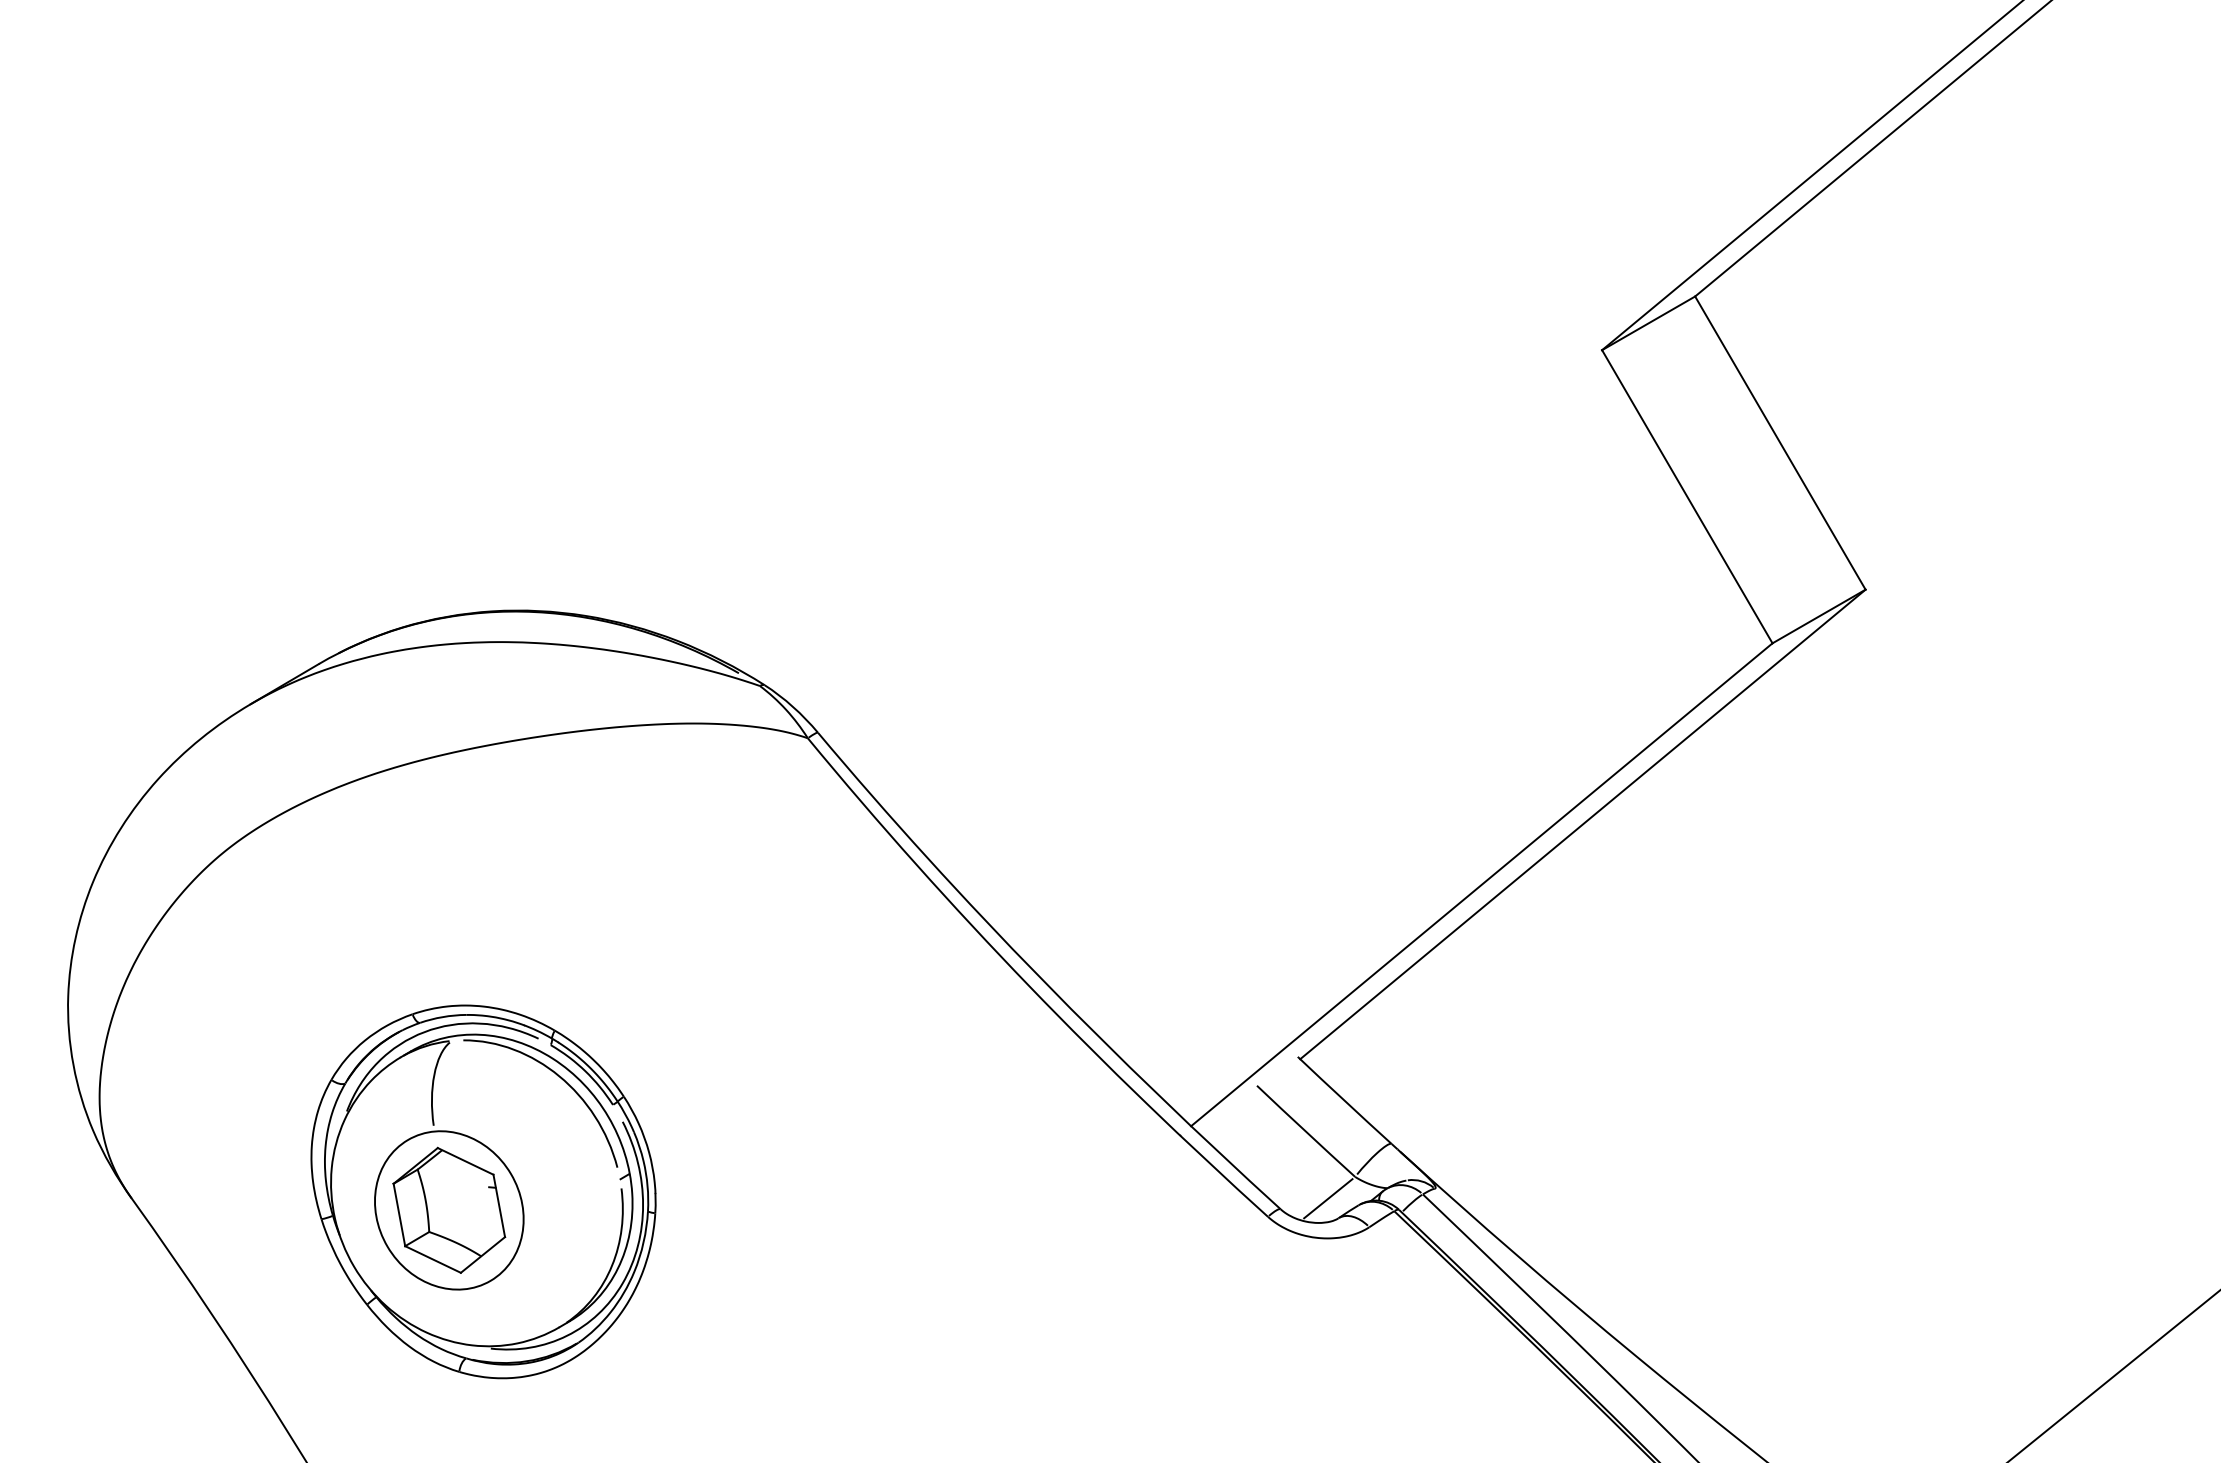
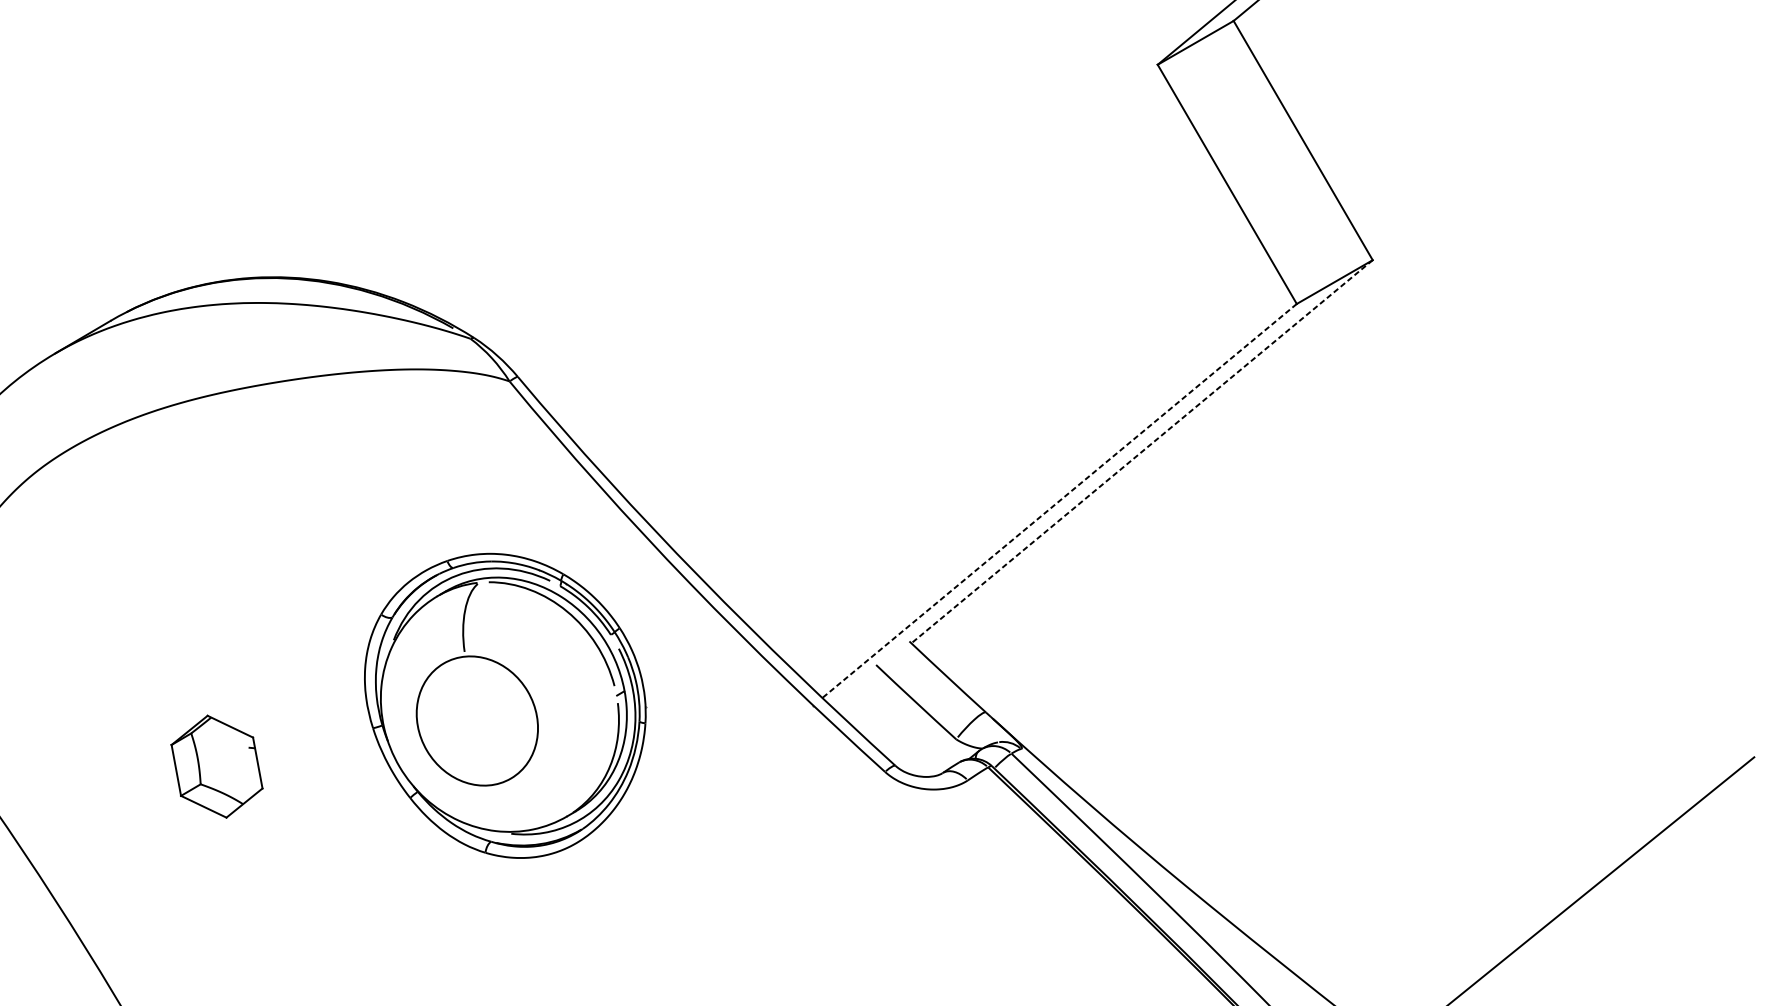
line: (1582, 824) -> (1141, 451), solid -> dashed
line: (1481, 884) -> (1059, 500), solid -> dashed
part: (483, 1191) -> (505, 705), moved
line: (1328, 1198) -> (934, 756), removed

